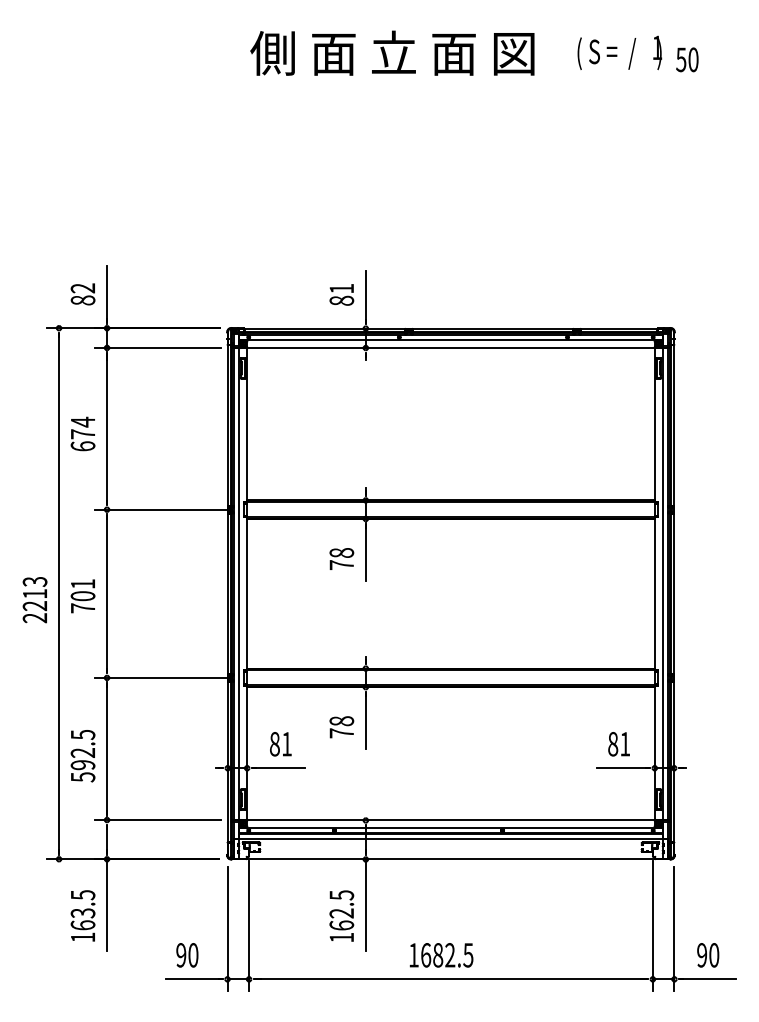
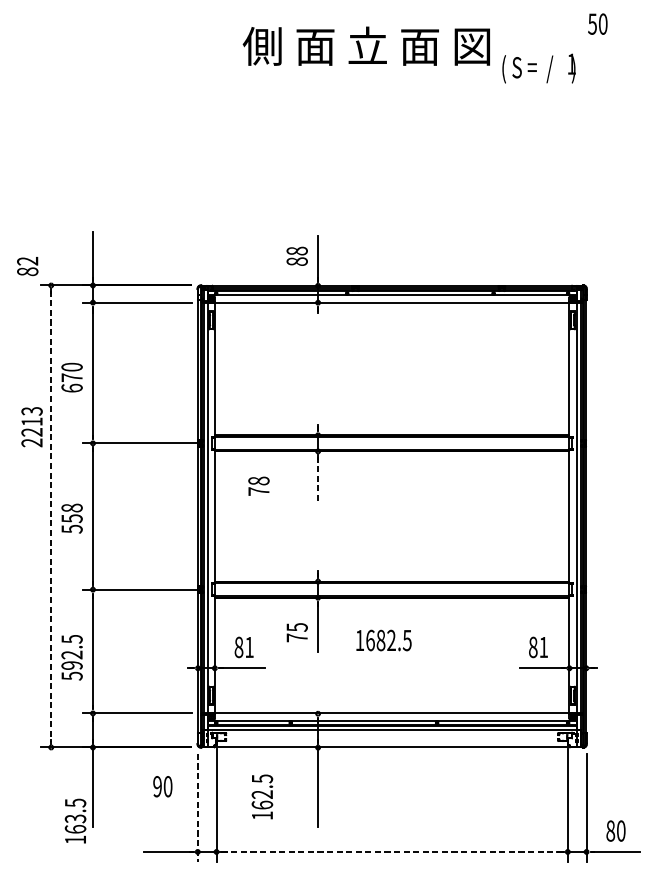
text: (392, 52) -> (366, 45), moved
text: (619, 52) -> (538, 68), moved
text: (687, 59) -> (597, 23), moved
text: (341, 288) -> (296, 250), 81 -> 88
text: (82, 294) -> (27, 266), moved
text: (82, 421) -> (71, 366), 674 -> 670
line: (365, 552) -> (317, 480), solid -> dashed
text: (341, 558) -> (258, 485), moved
line: (59, 593) -> (51, 516), solid -> dashed
text: (82, 596) -> (71, 518), 701 -> 558
text: (34, 600) -> (31, 427), moved
text: (341, 721) -> (296, 627), 78 -> 75
text: (82, 915) -> (75, 820), moved
text: (341, 915) -> (262, 796), moved
line: (227, 929) -> (197, 808), solid -> dashed
text: (187, 955) -> (162, 786), moved
text: (441, 955) -> (383, 640), moved
text: (702, 955) -> (611, 831), 90 -> 80
line: (450, 979) -> (391, 852), solid -> dashed

